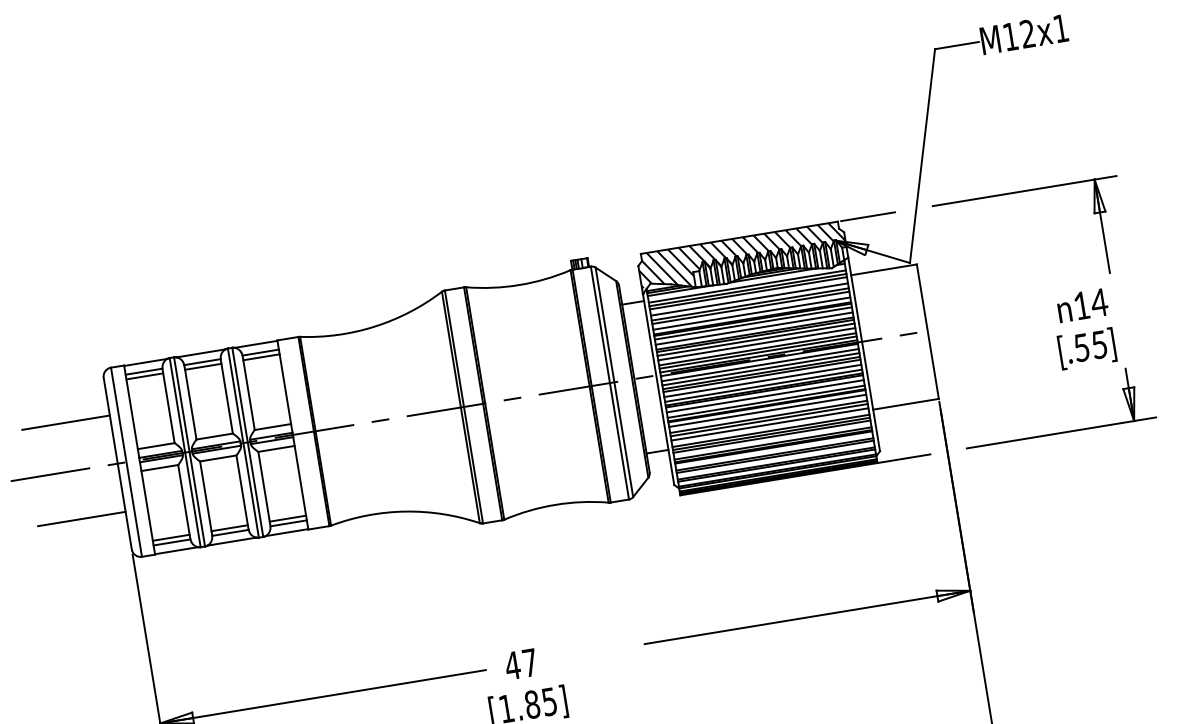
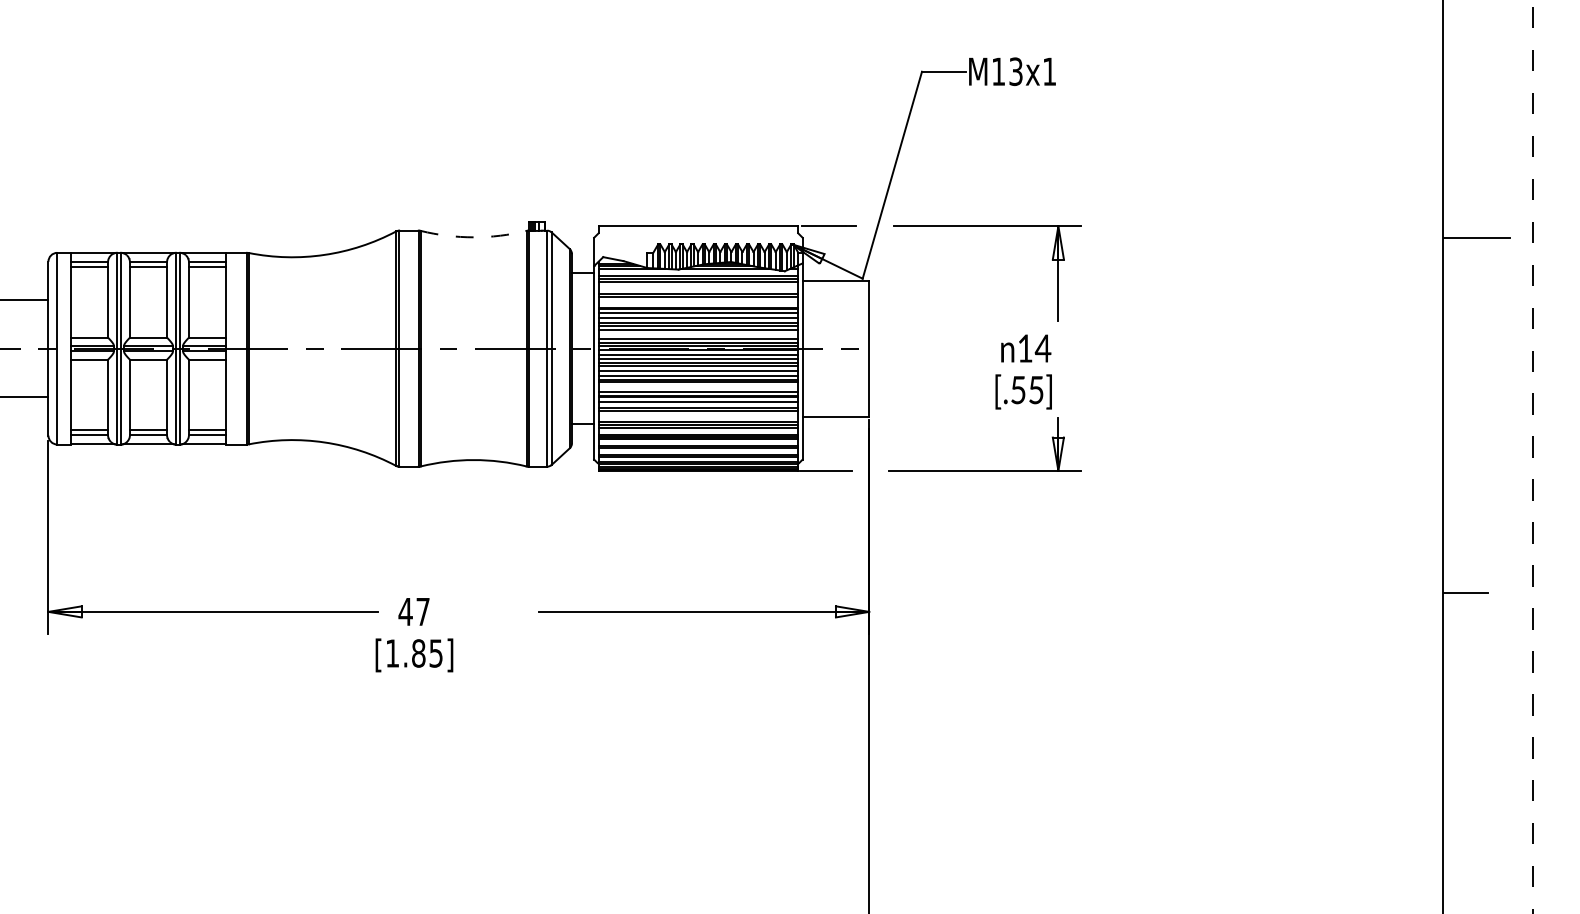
text: (1027, 33) -> (1015, 71), M12x1 -> M13x1
hatch: (742, 257) -> (698, 246), removed
arc: (519, 285) -> (473, 237), solid -> dashed
line: (749, 299) -> (698, 288), removed
line: (751, 314) -> (698, 303), removed
line: (756, 344) -> (698, 334), removed
line: (765, 395) -> (698, 386), removed
line: (770, 424) -> (698, 415), removed

